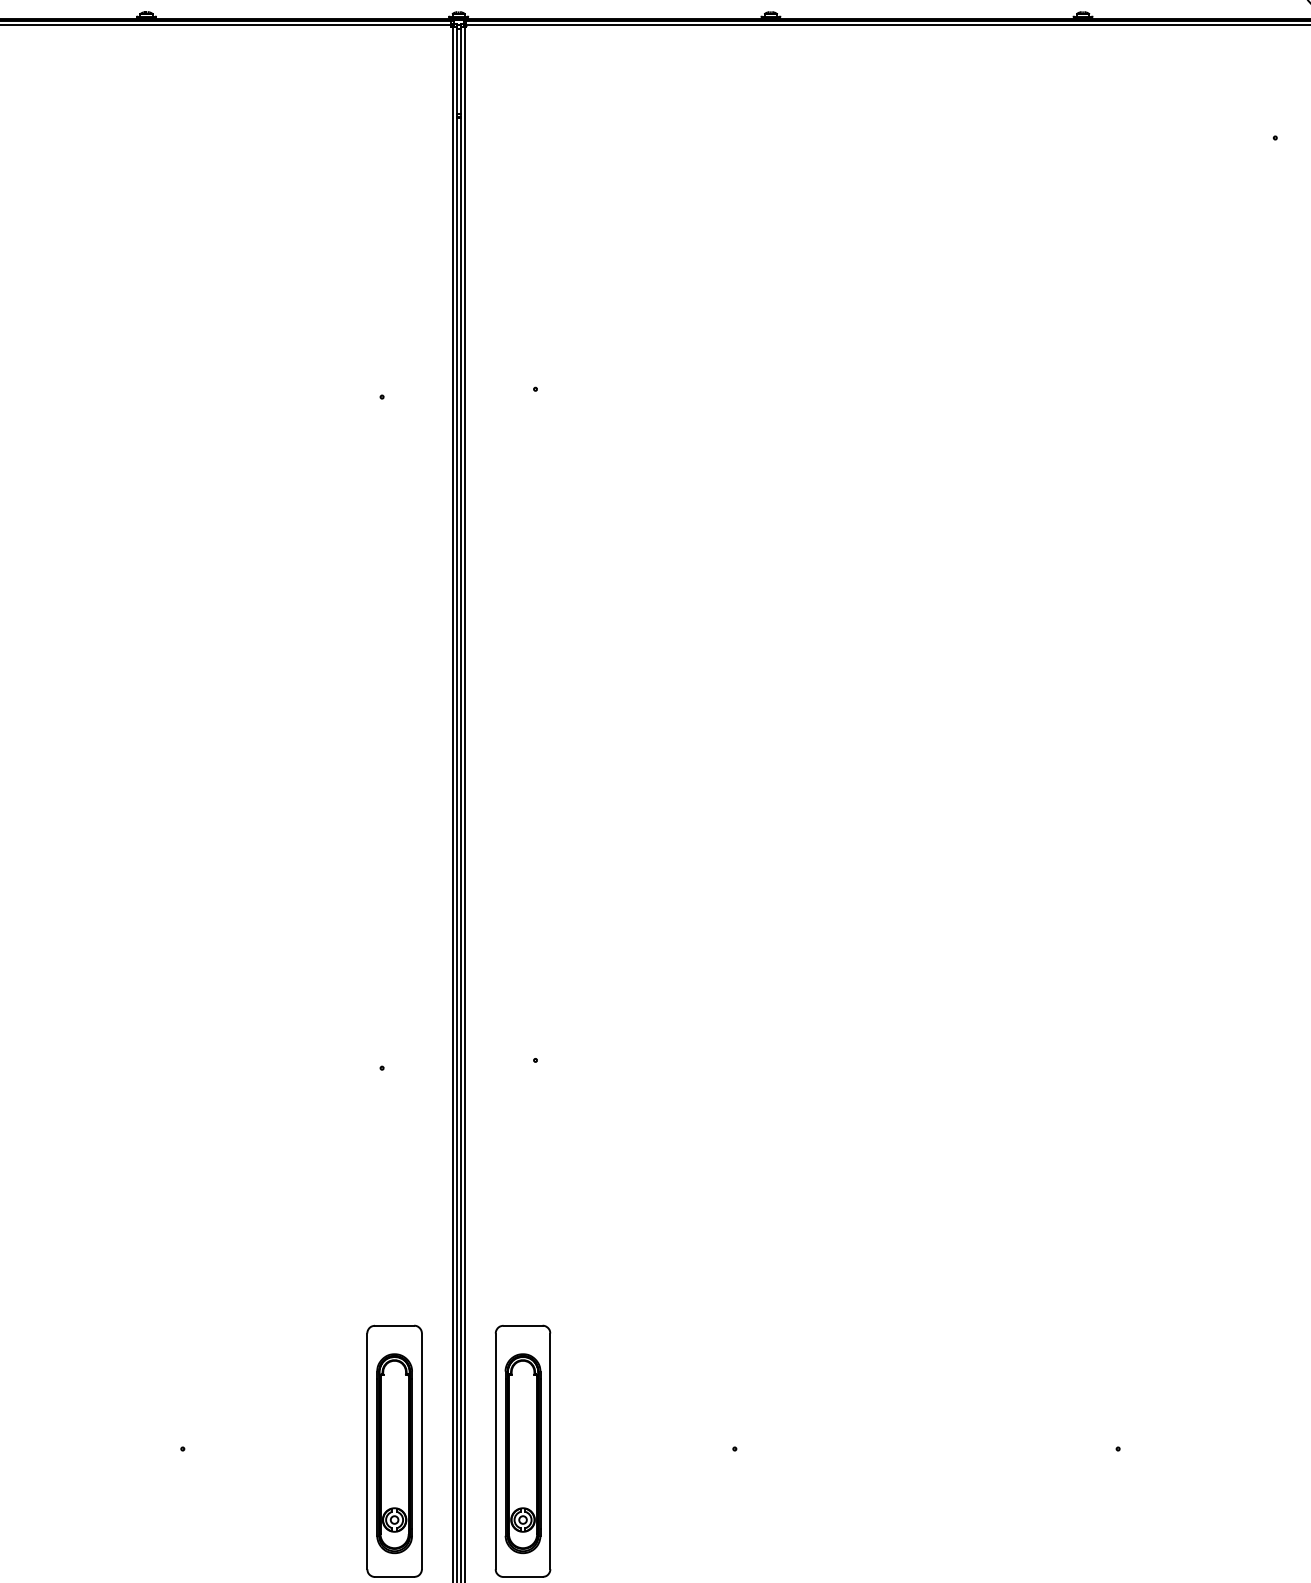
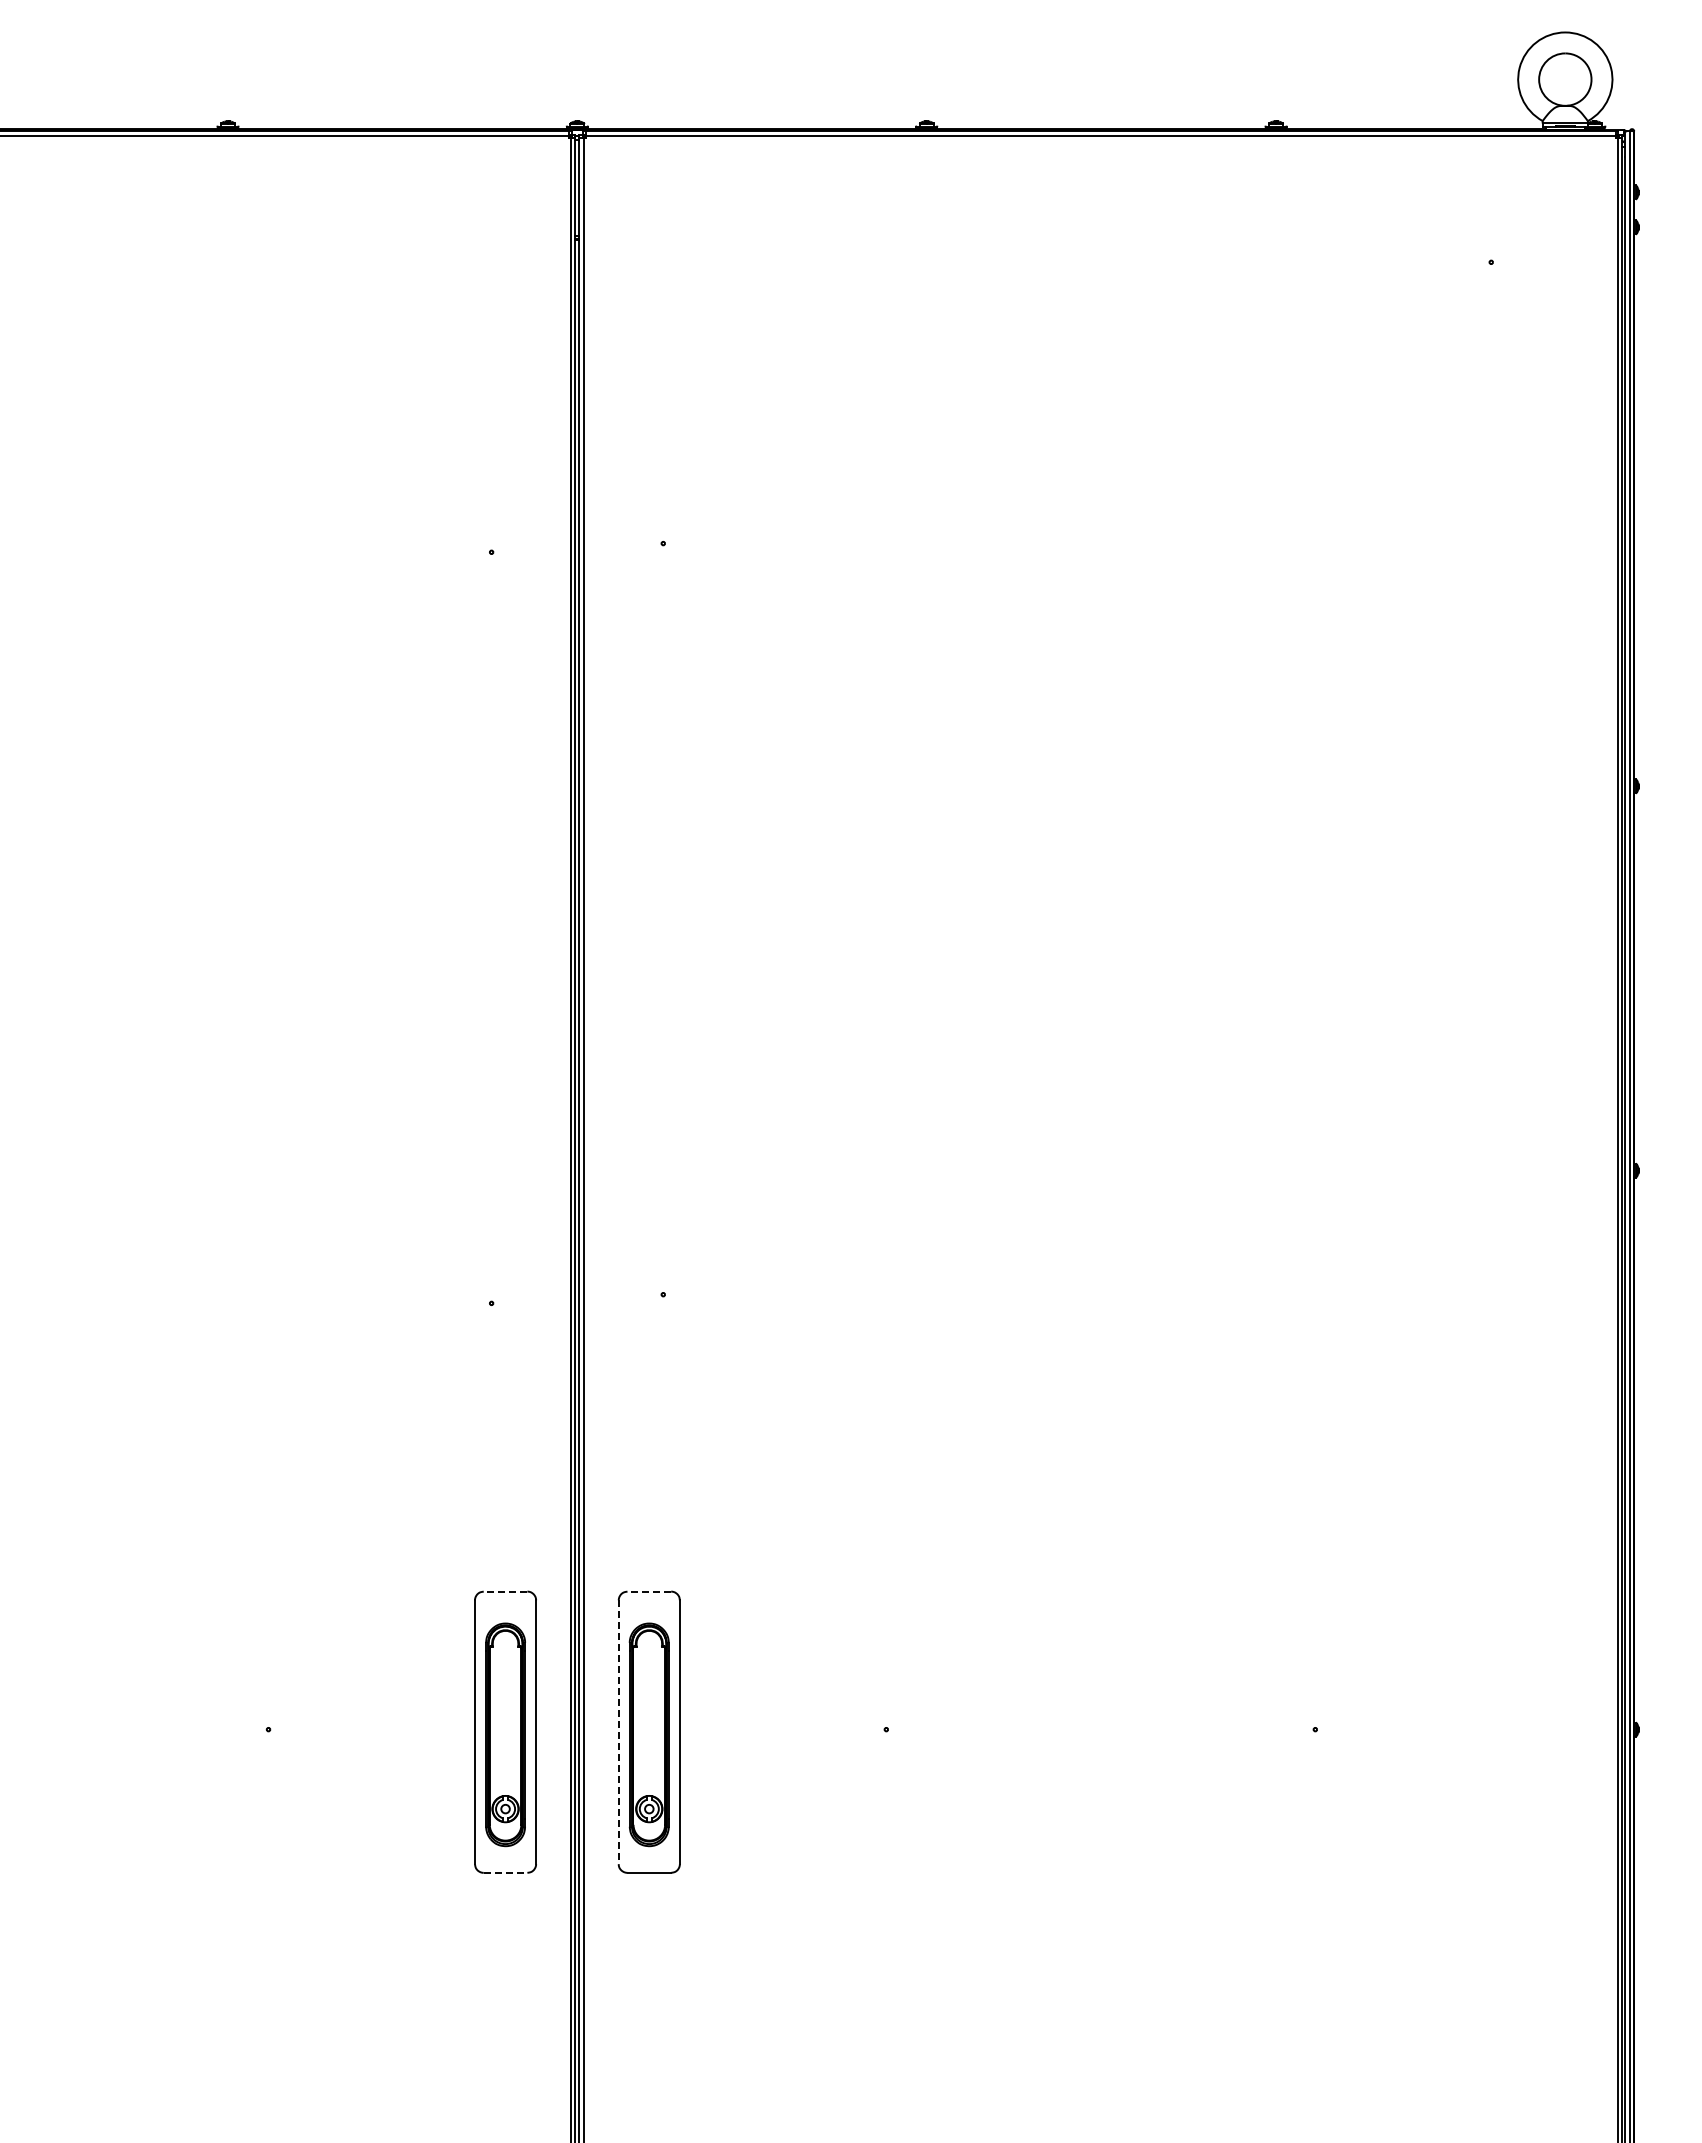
line: (394, 1325) -> (505, 1591), solid -> dashed
line: (523, 1325) -> (649, 1591), solid -> dashed
line: (495, 1451) -> (618, 1732), solid -> dashed
line: (394, 1576) -> (505, 1872), solid -> dashed

